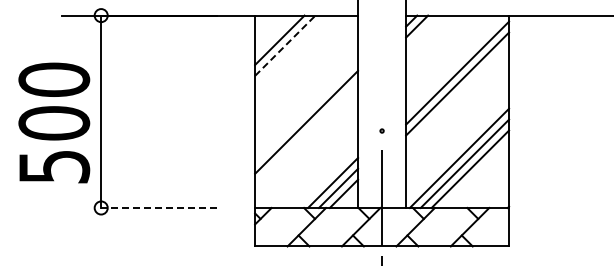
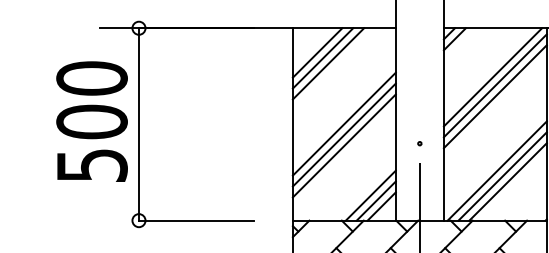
line: (285, 45) -> (323, 58), dashed -> solid
line: (290, 50) -> (328, 63), added
line: (455, 64) -> (493, 77), added
line: (306, 111) -> (344, 124), added
text: (54, 122) -> (92, 121), moved
line: (306, 132) -> (344, 145), added
line: (158, 207) -> (196, 220), dashed -> solid

